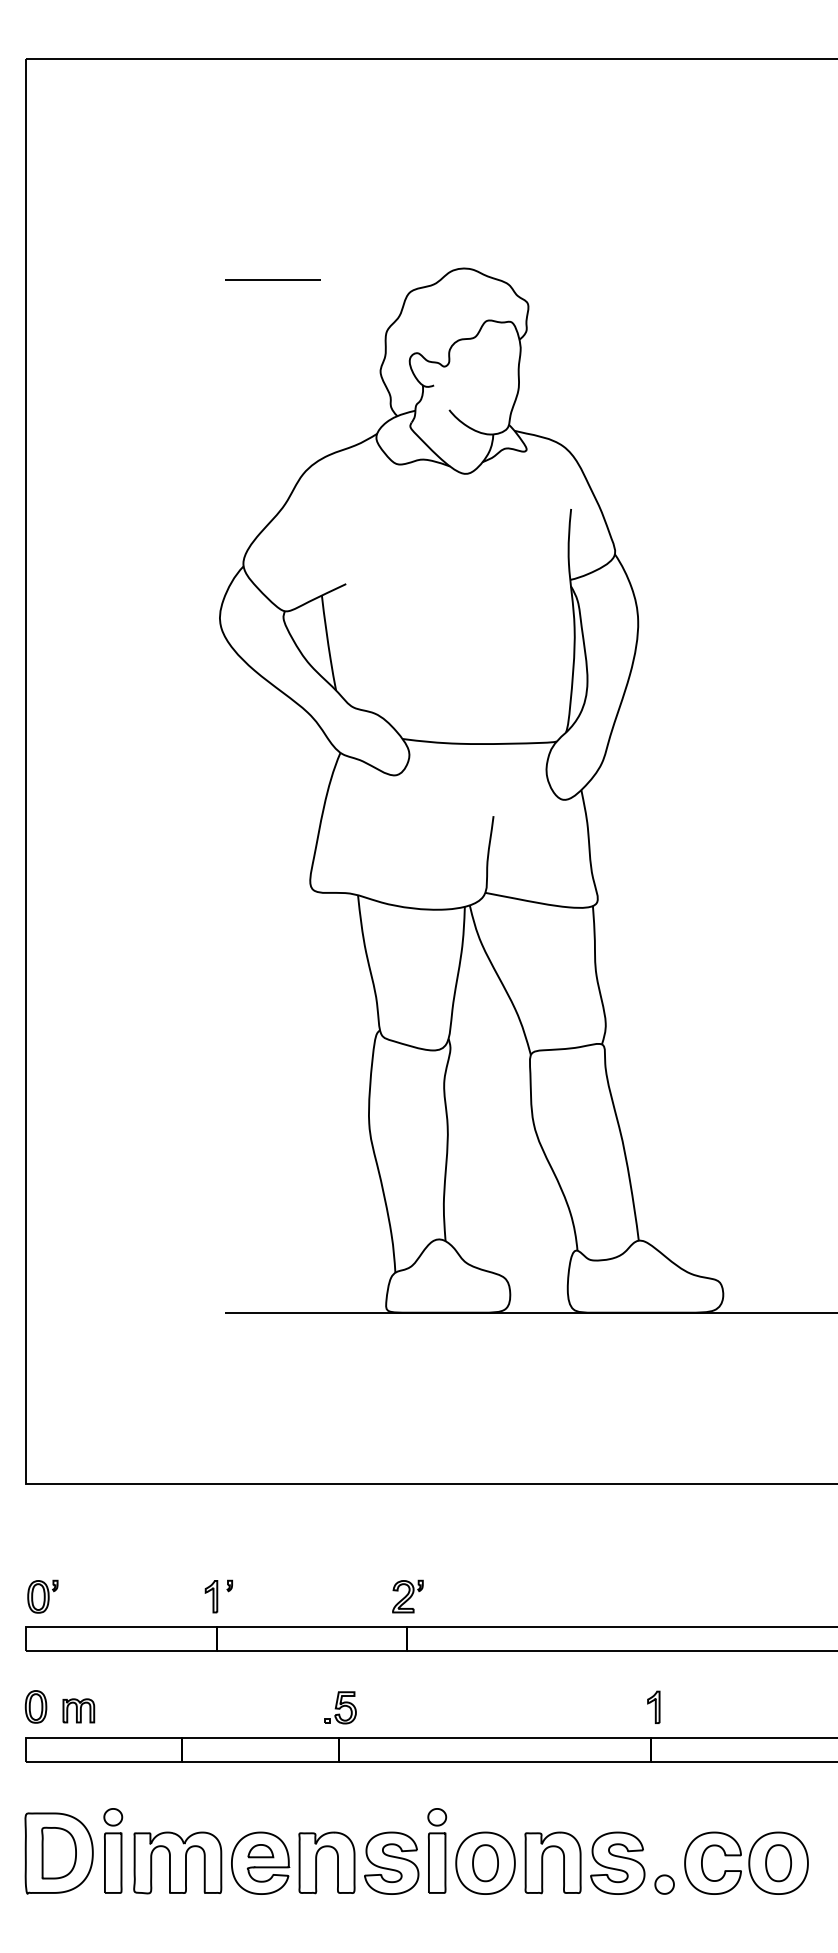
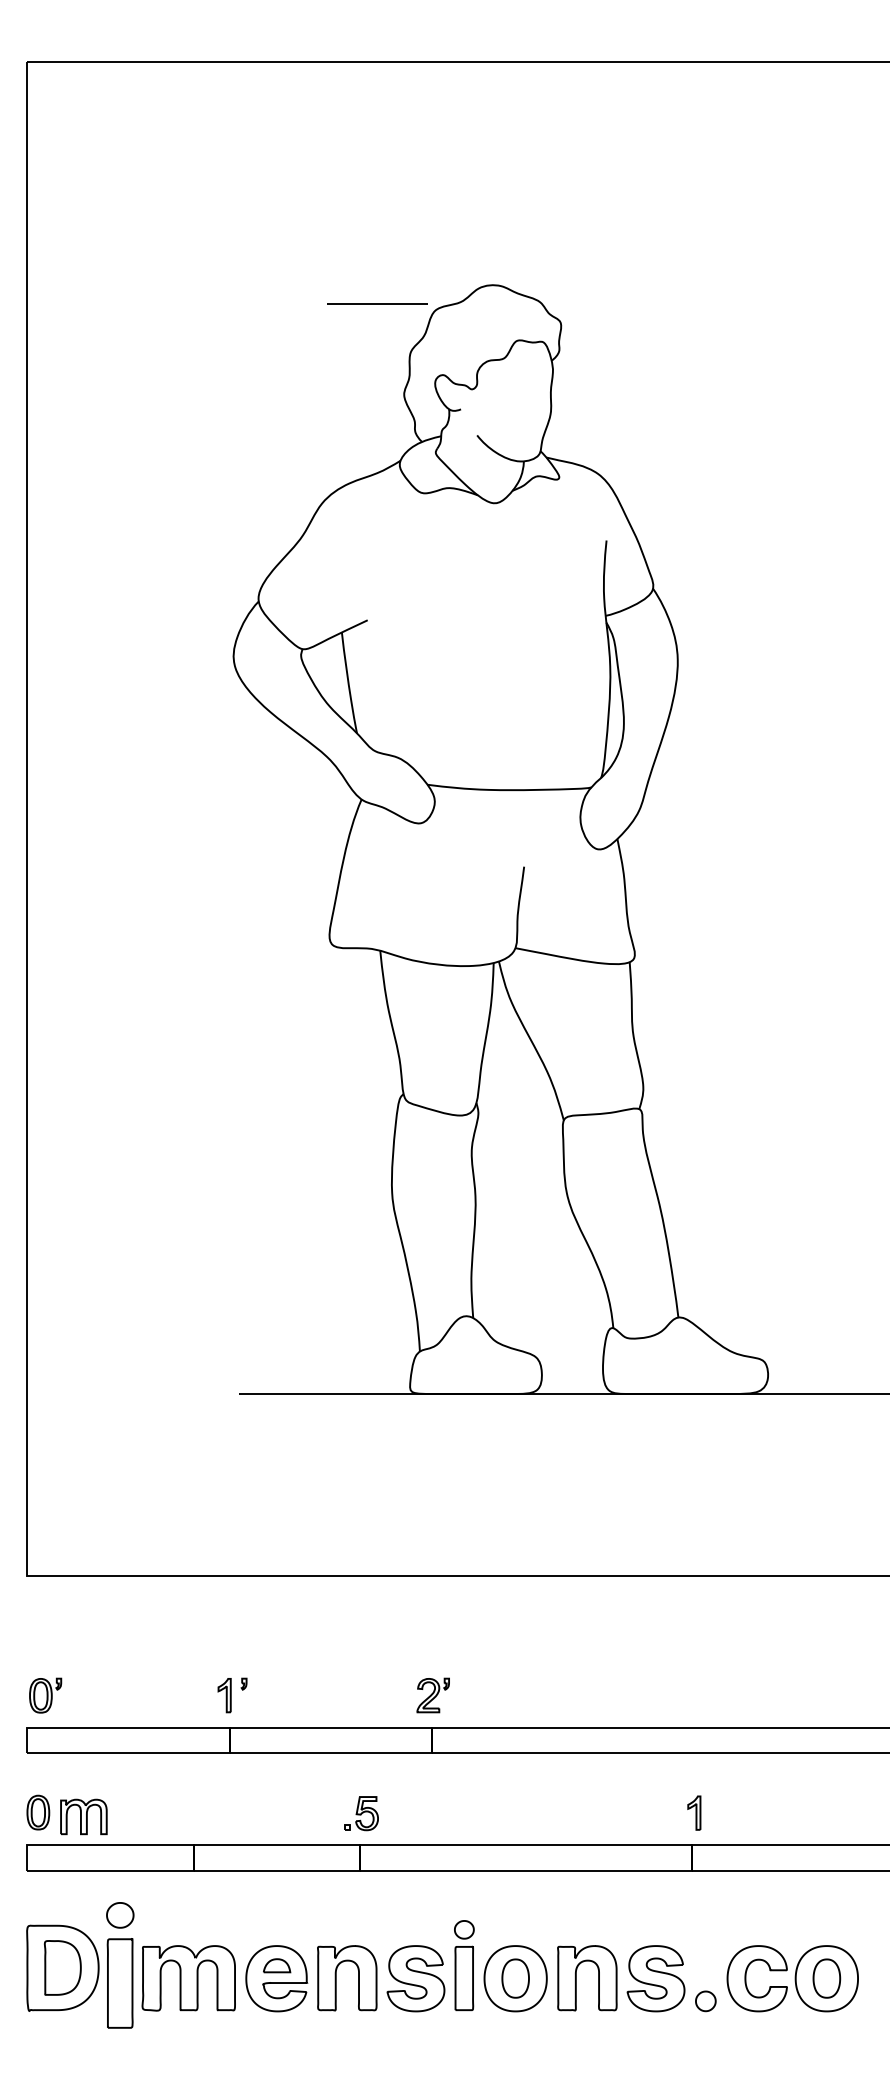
line: (272, 279) -> (377, 303), moved
part: (78, 1710) -> (83, 1816), size x1.4
part: (113, 1850) -> (120, 1965), size x1.4

